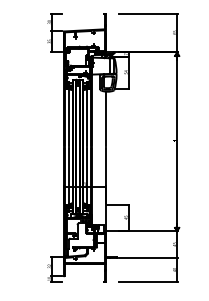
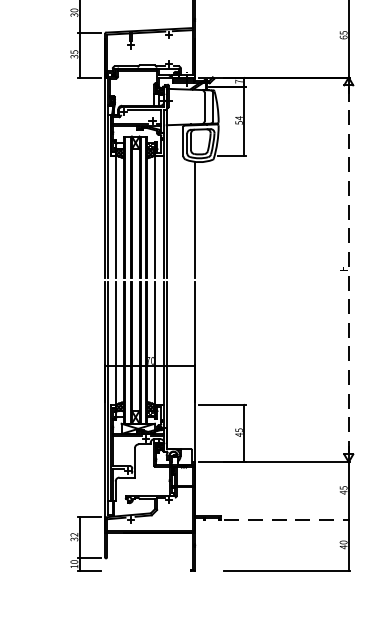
line: (177, 142) -> (349, 271), solid -> dashed
line: (149, 258) -> (289, 520), solid -> dashed

